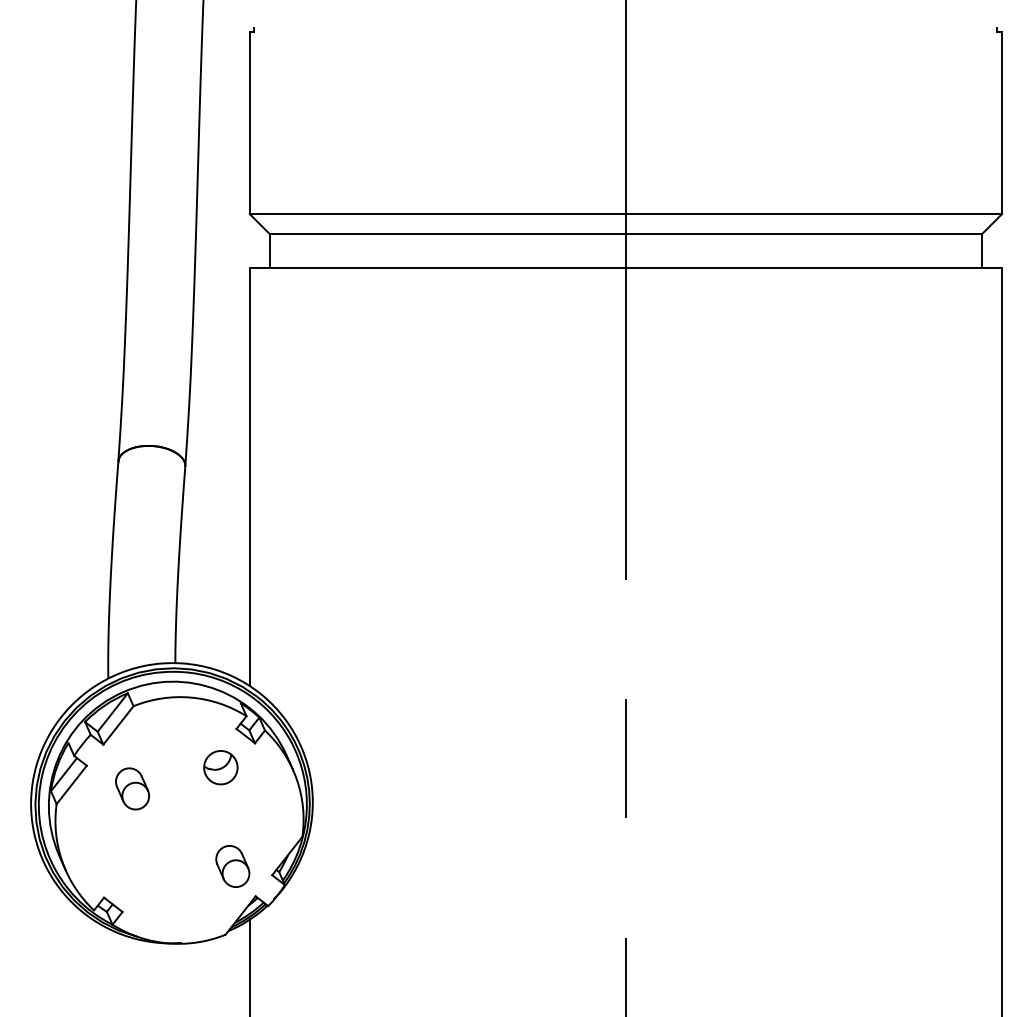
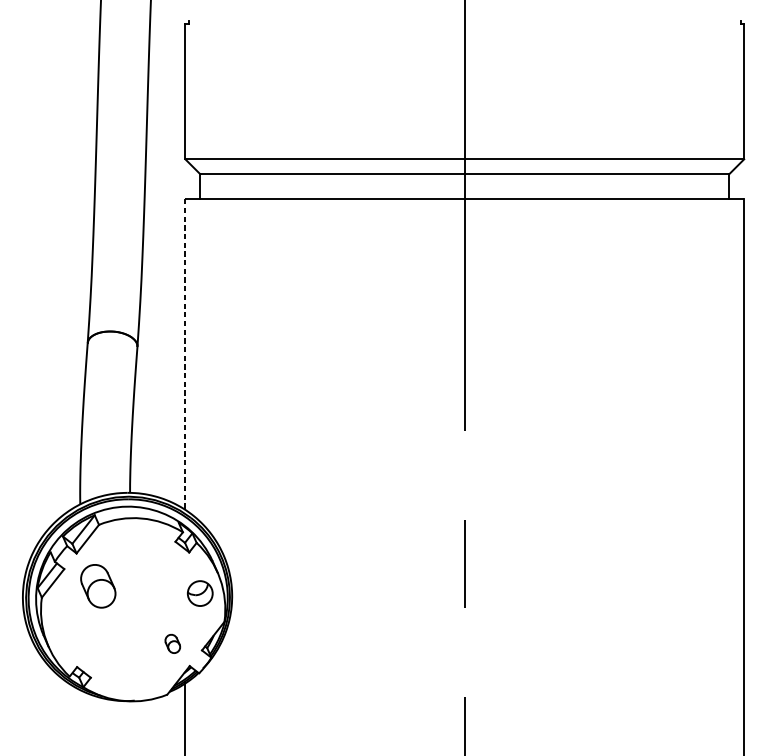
line: (249, 477) -> (185, 354), solid -> dashed
part: (220, 767) -> (200, 593), moved
part: (132, 788) -> (98, 586), size x1.4
part: (232, 866) -> (172, 643), size x0.6

